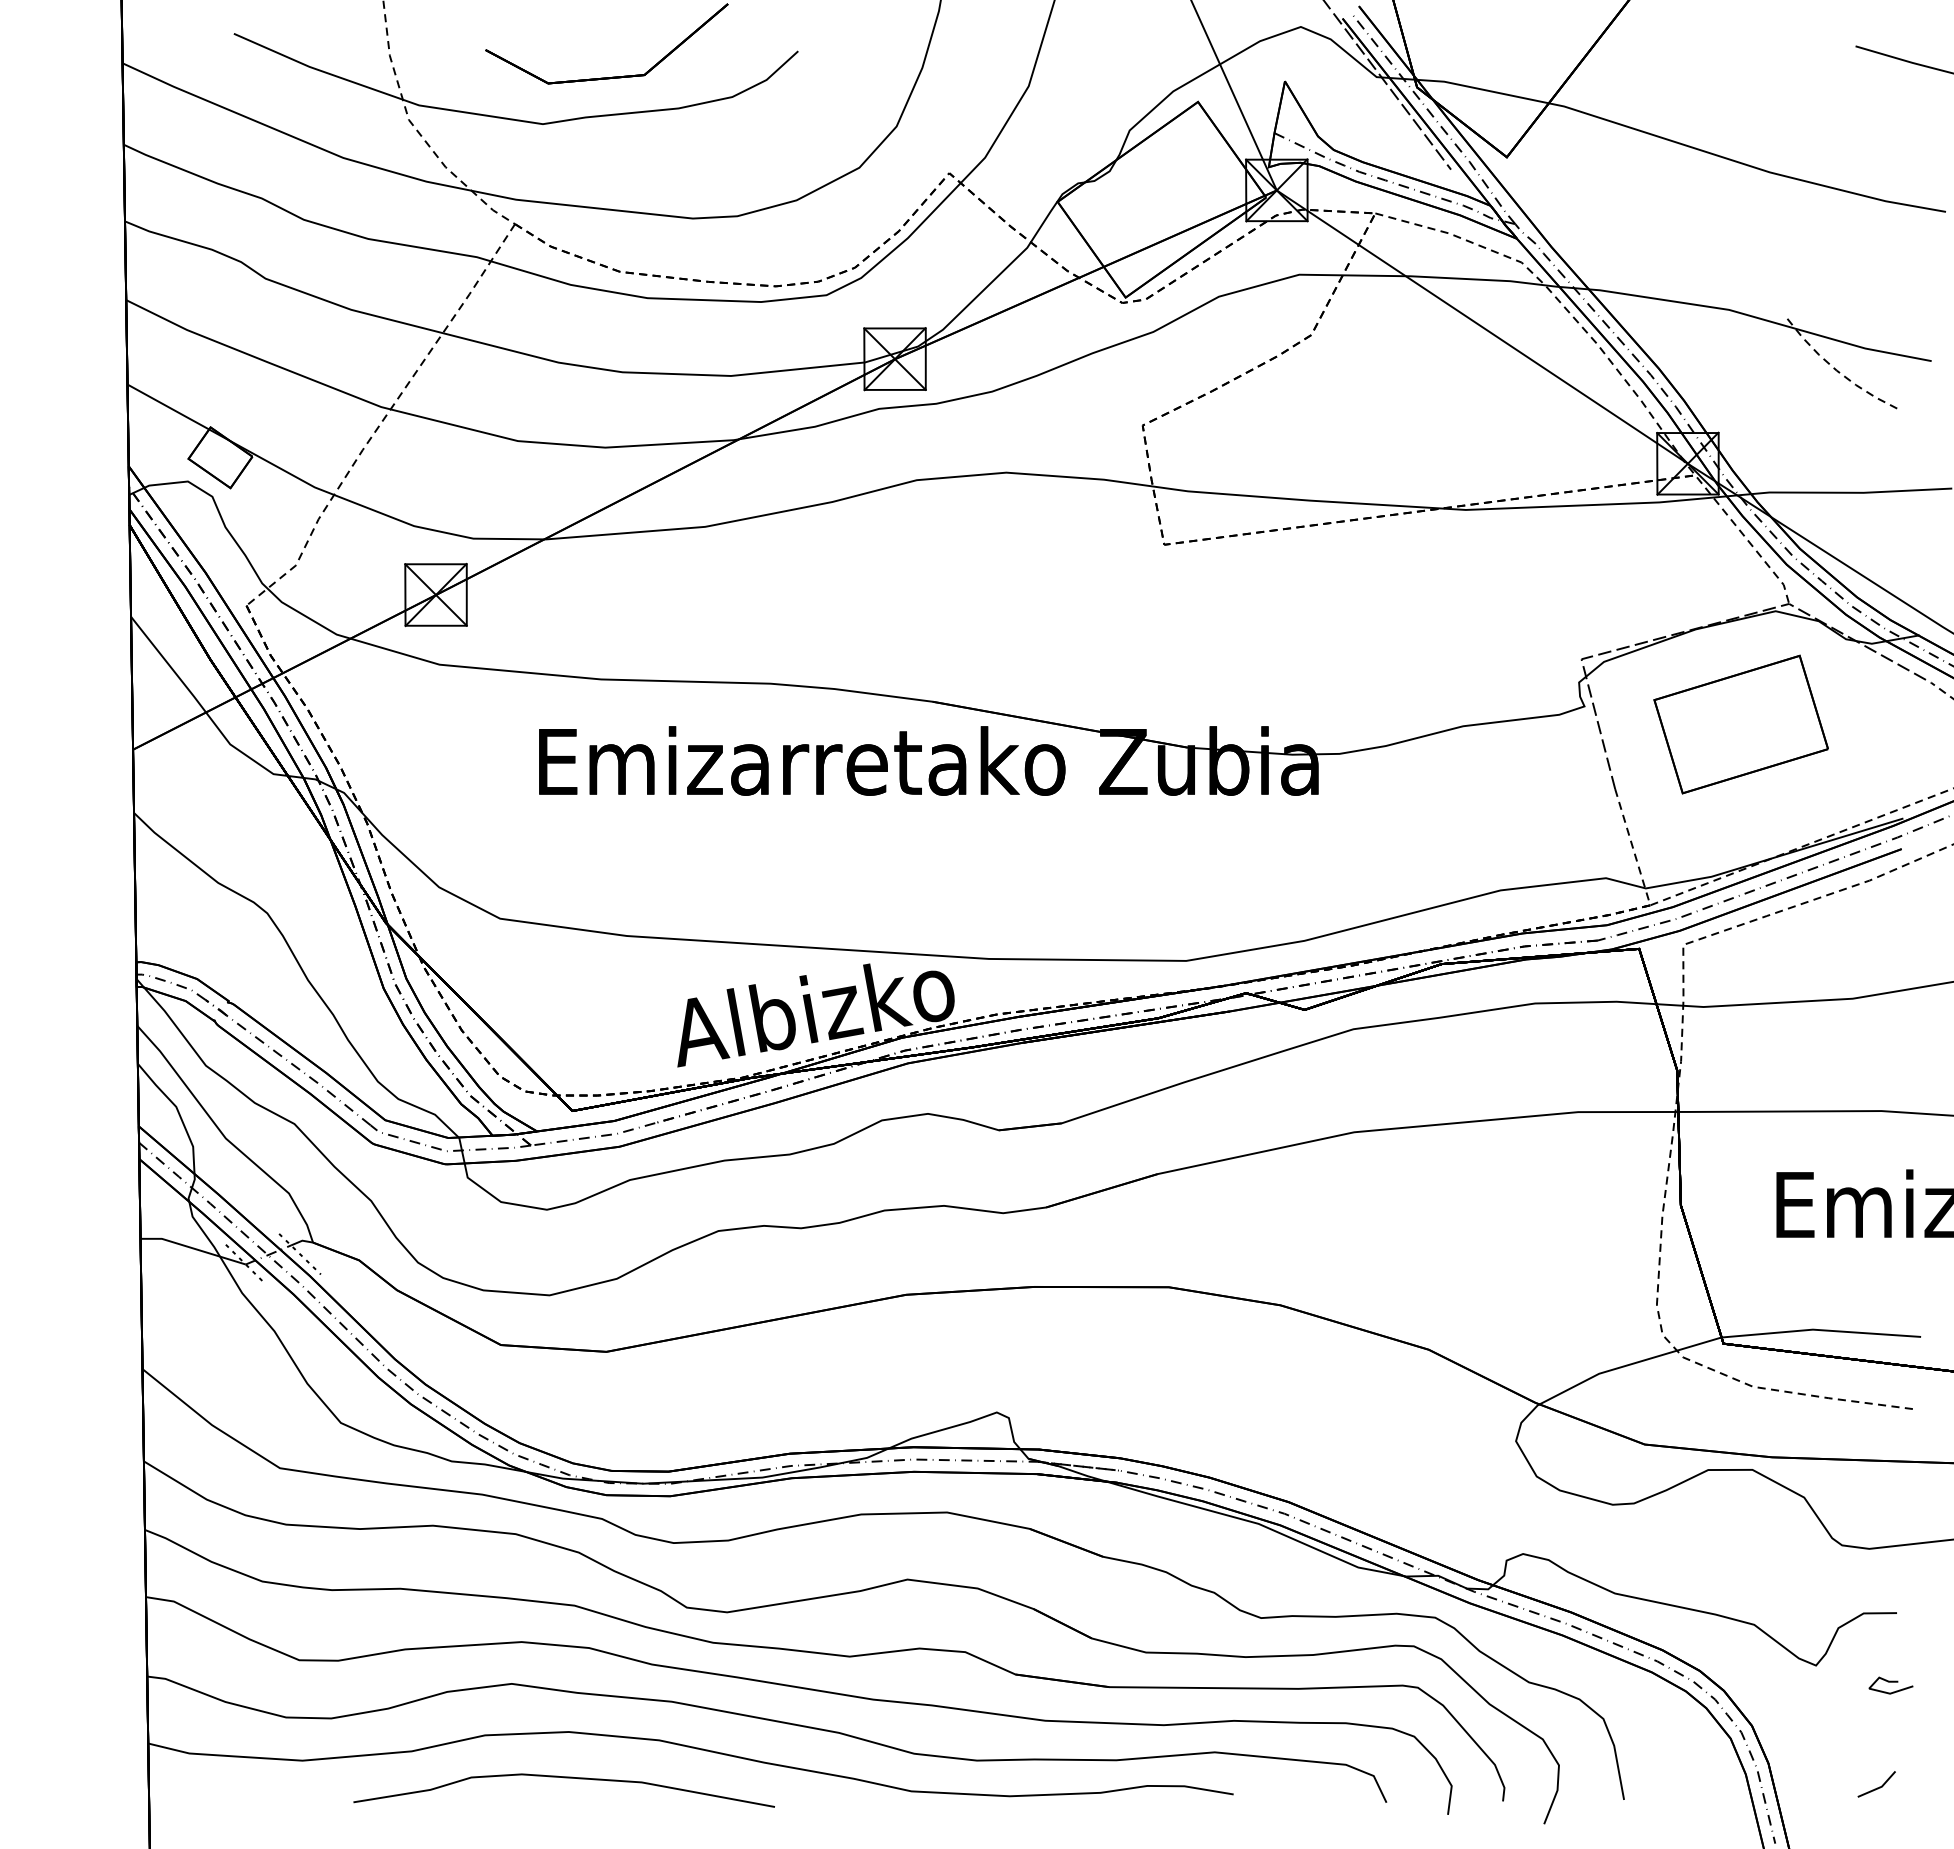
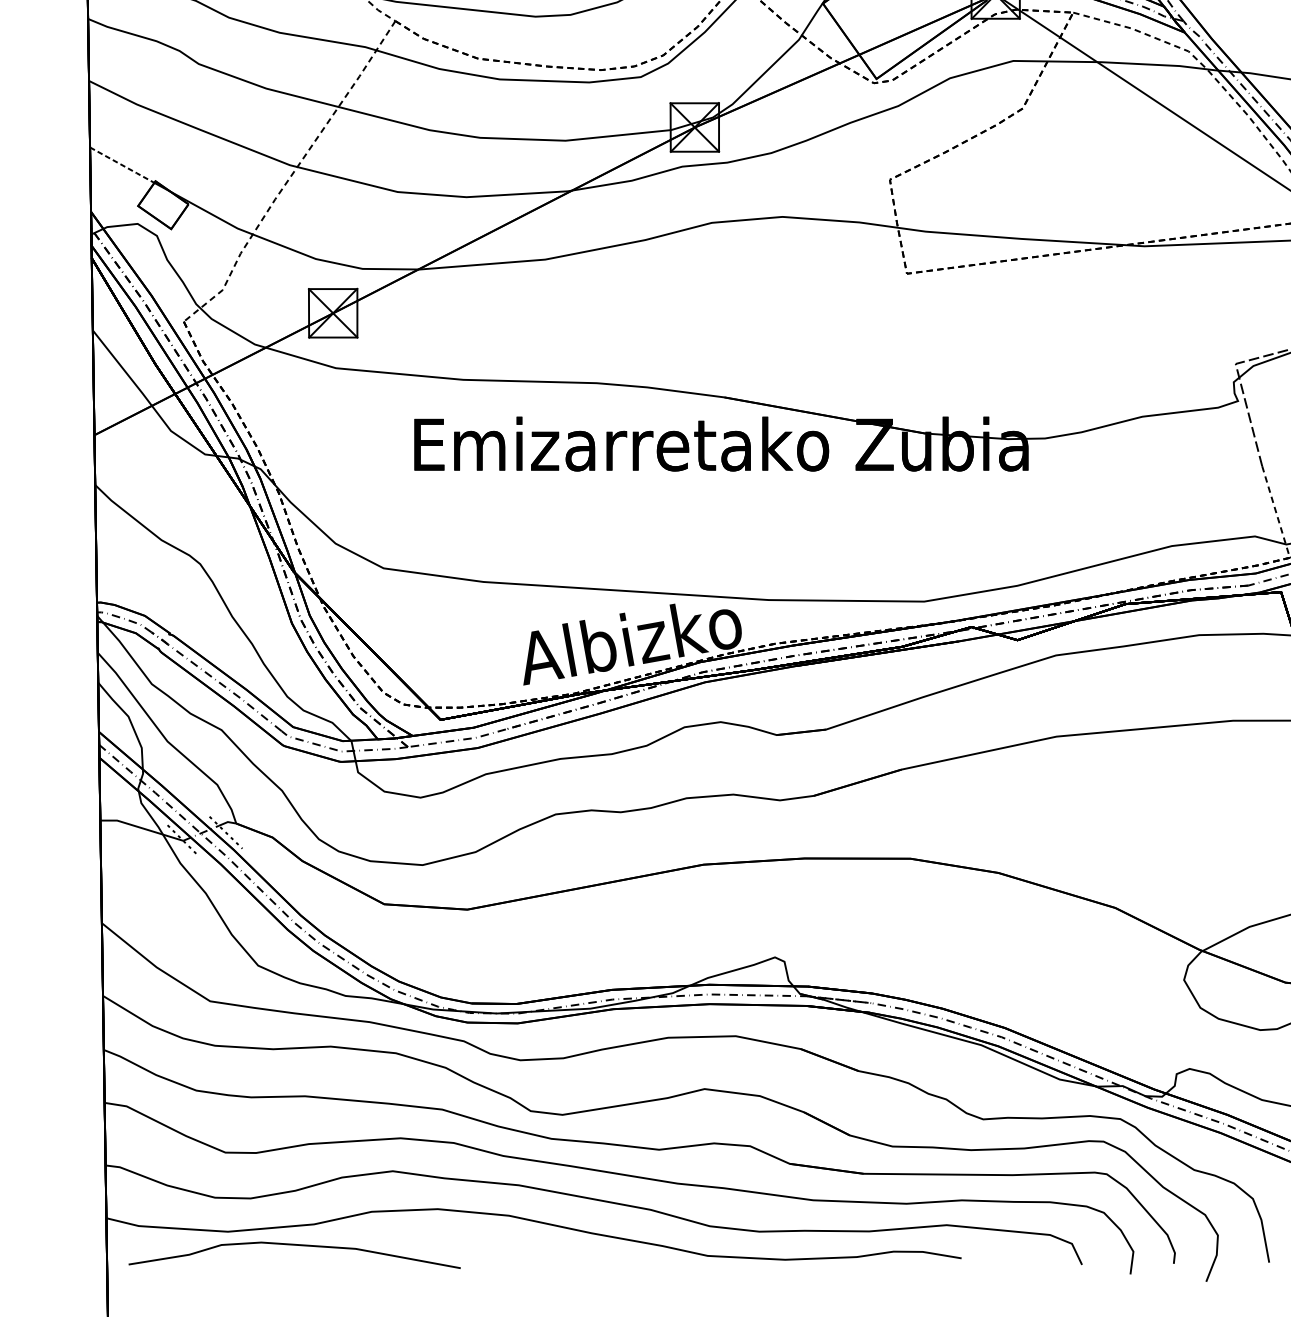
line: (169, 407) -> (123, 165), solid -> dashed
curve: (563, 1778) -> (294, 1245), moved

